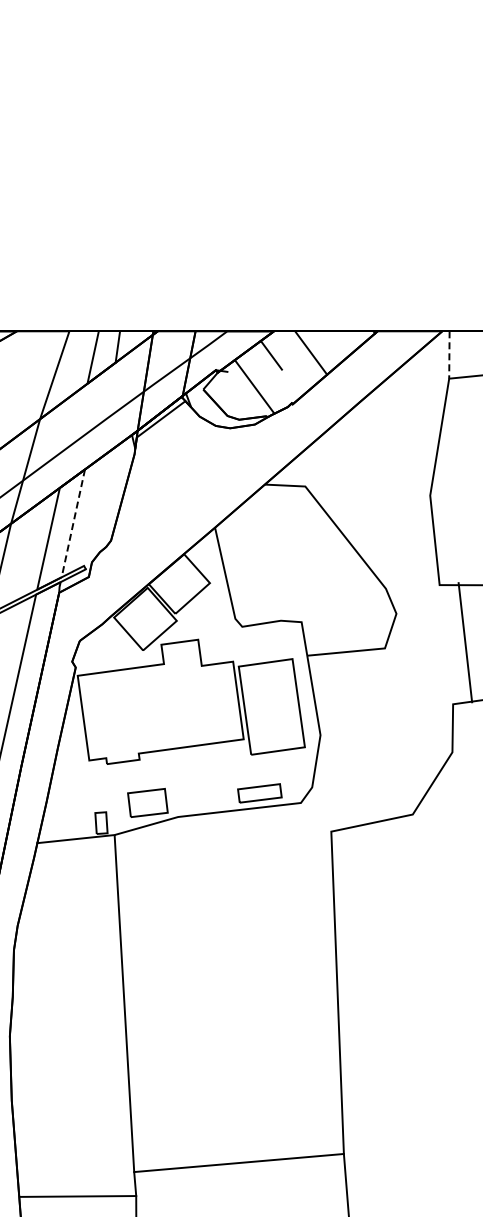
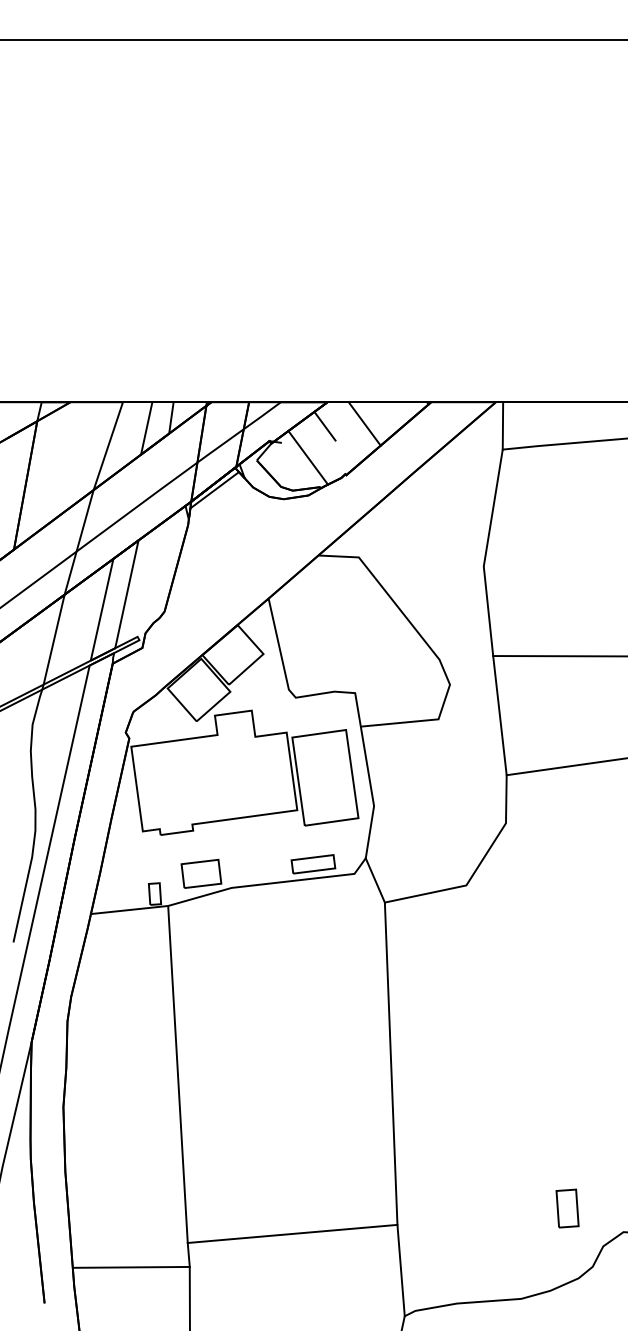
line: (448, 354) -> (502, 425), dashed -> solid
line: (72, 523) -> (126, 594), dashed -> solid
line: (464, 642) -> (499, 715), moved
line: (320, 809) -> (374, 880), added

